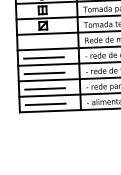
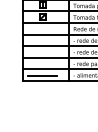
line: (43, 57) -> (42, 40), removed
line: (44, 73) -> (42, 52), removed
line: (44, 89) -> (42, 64), removed

